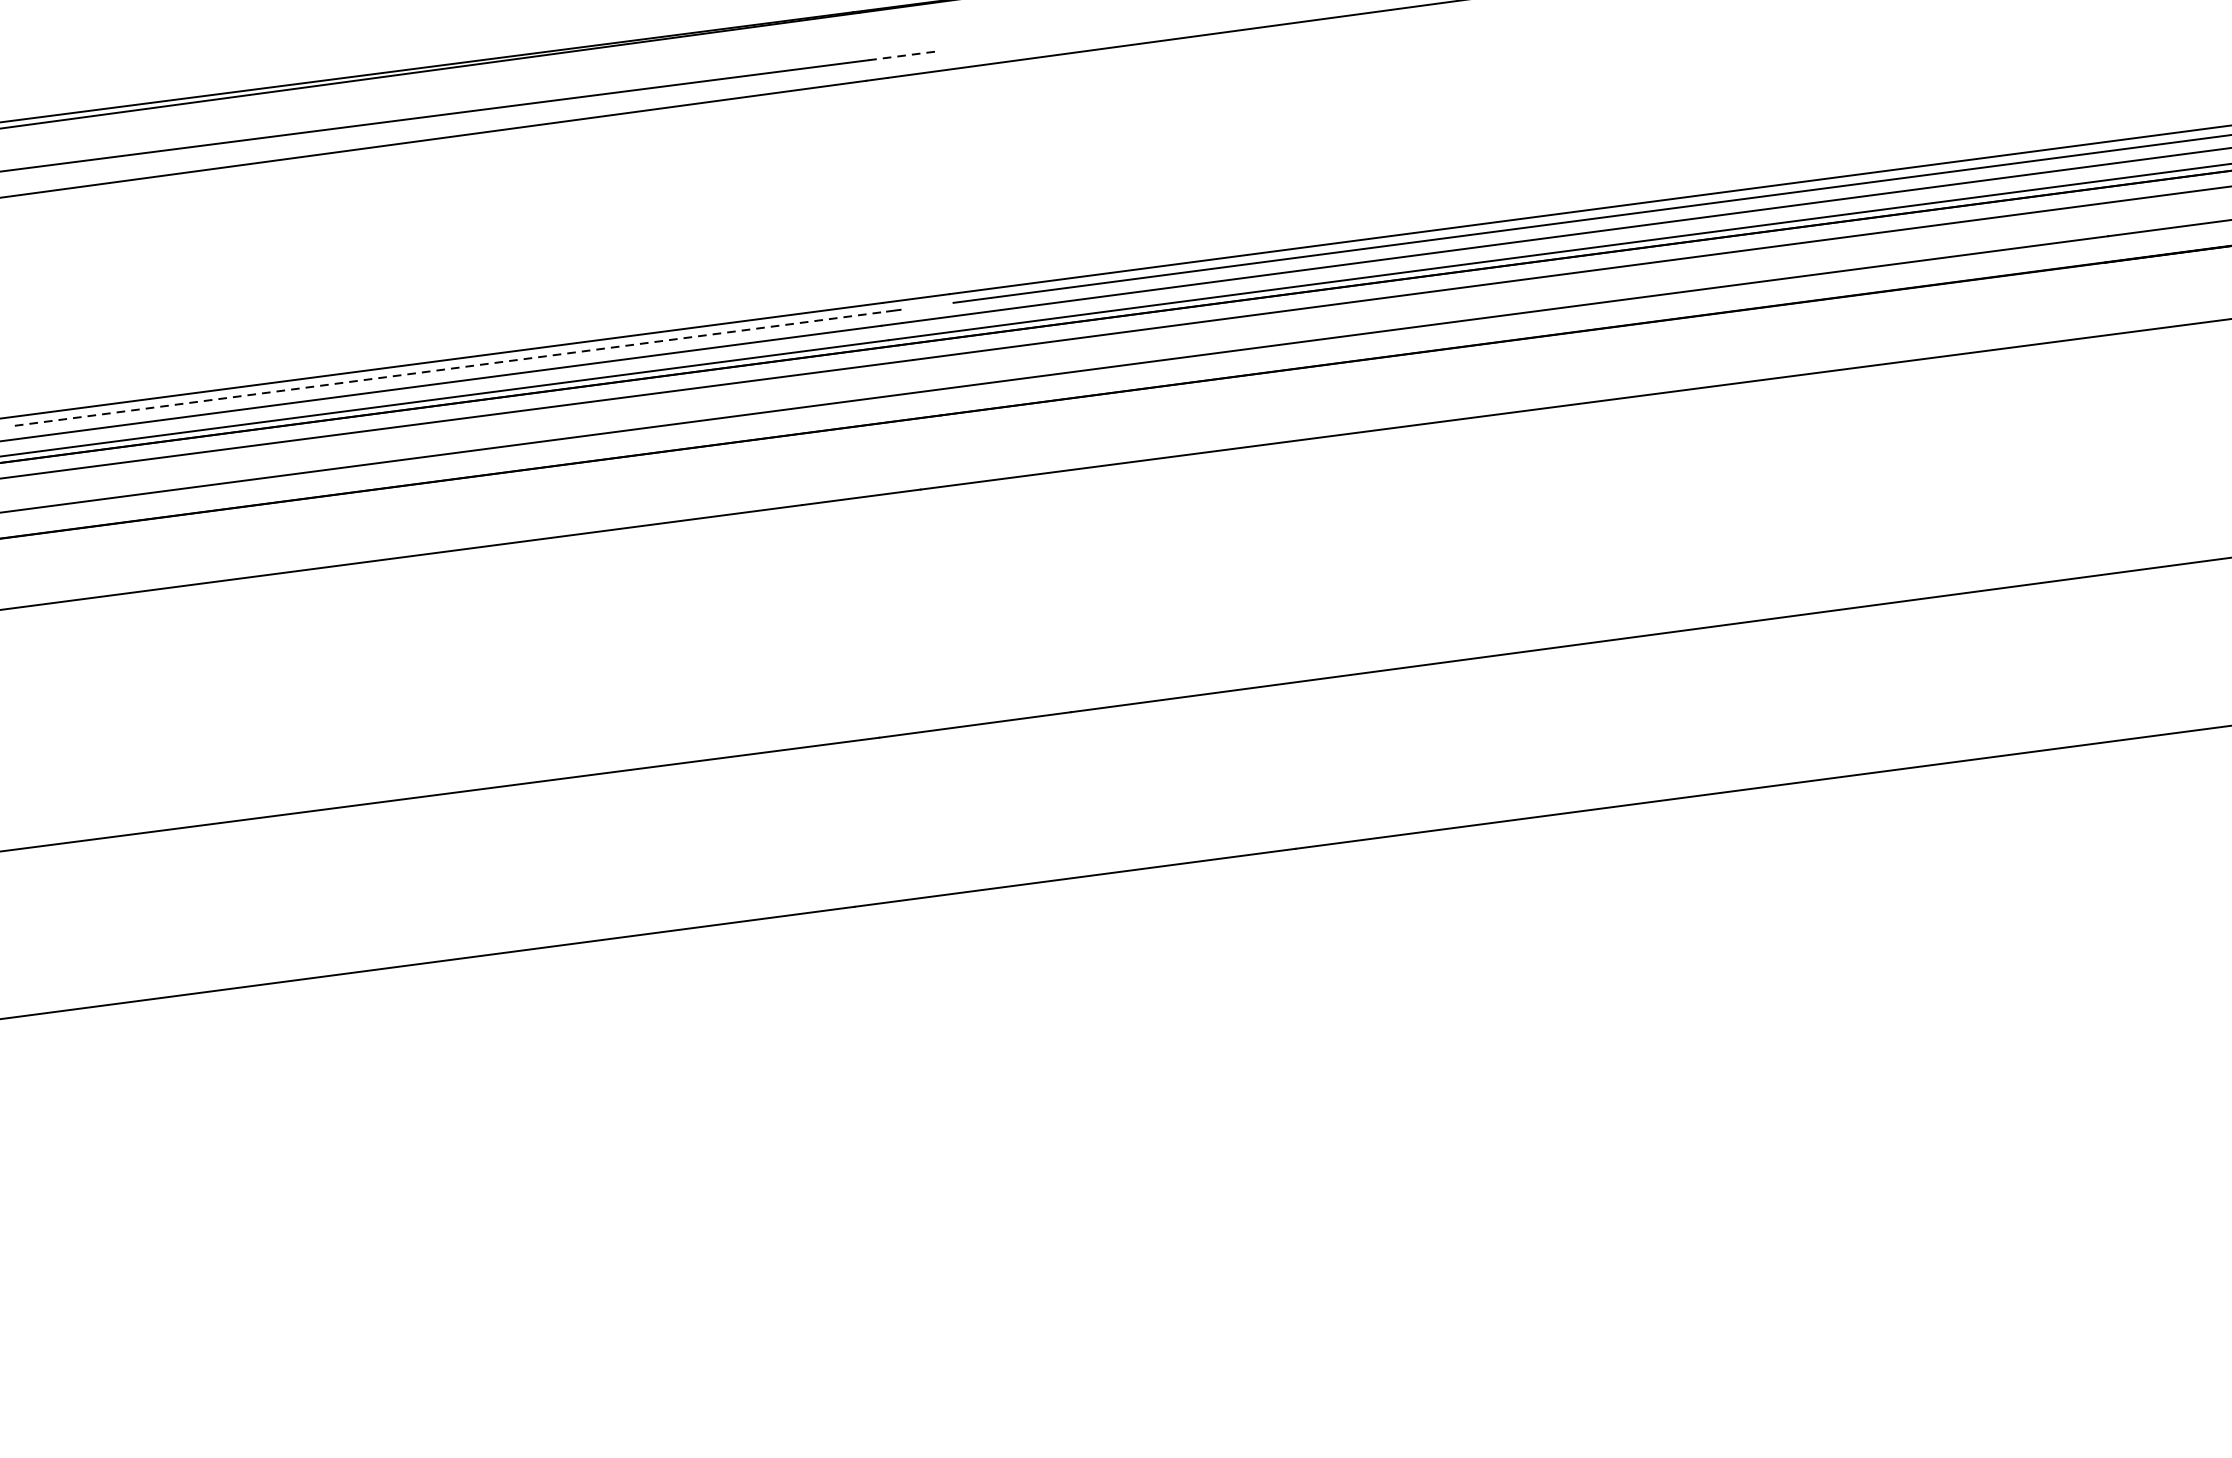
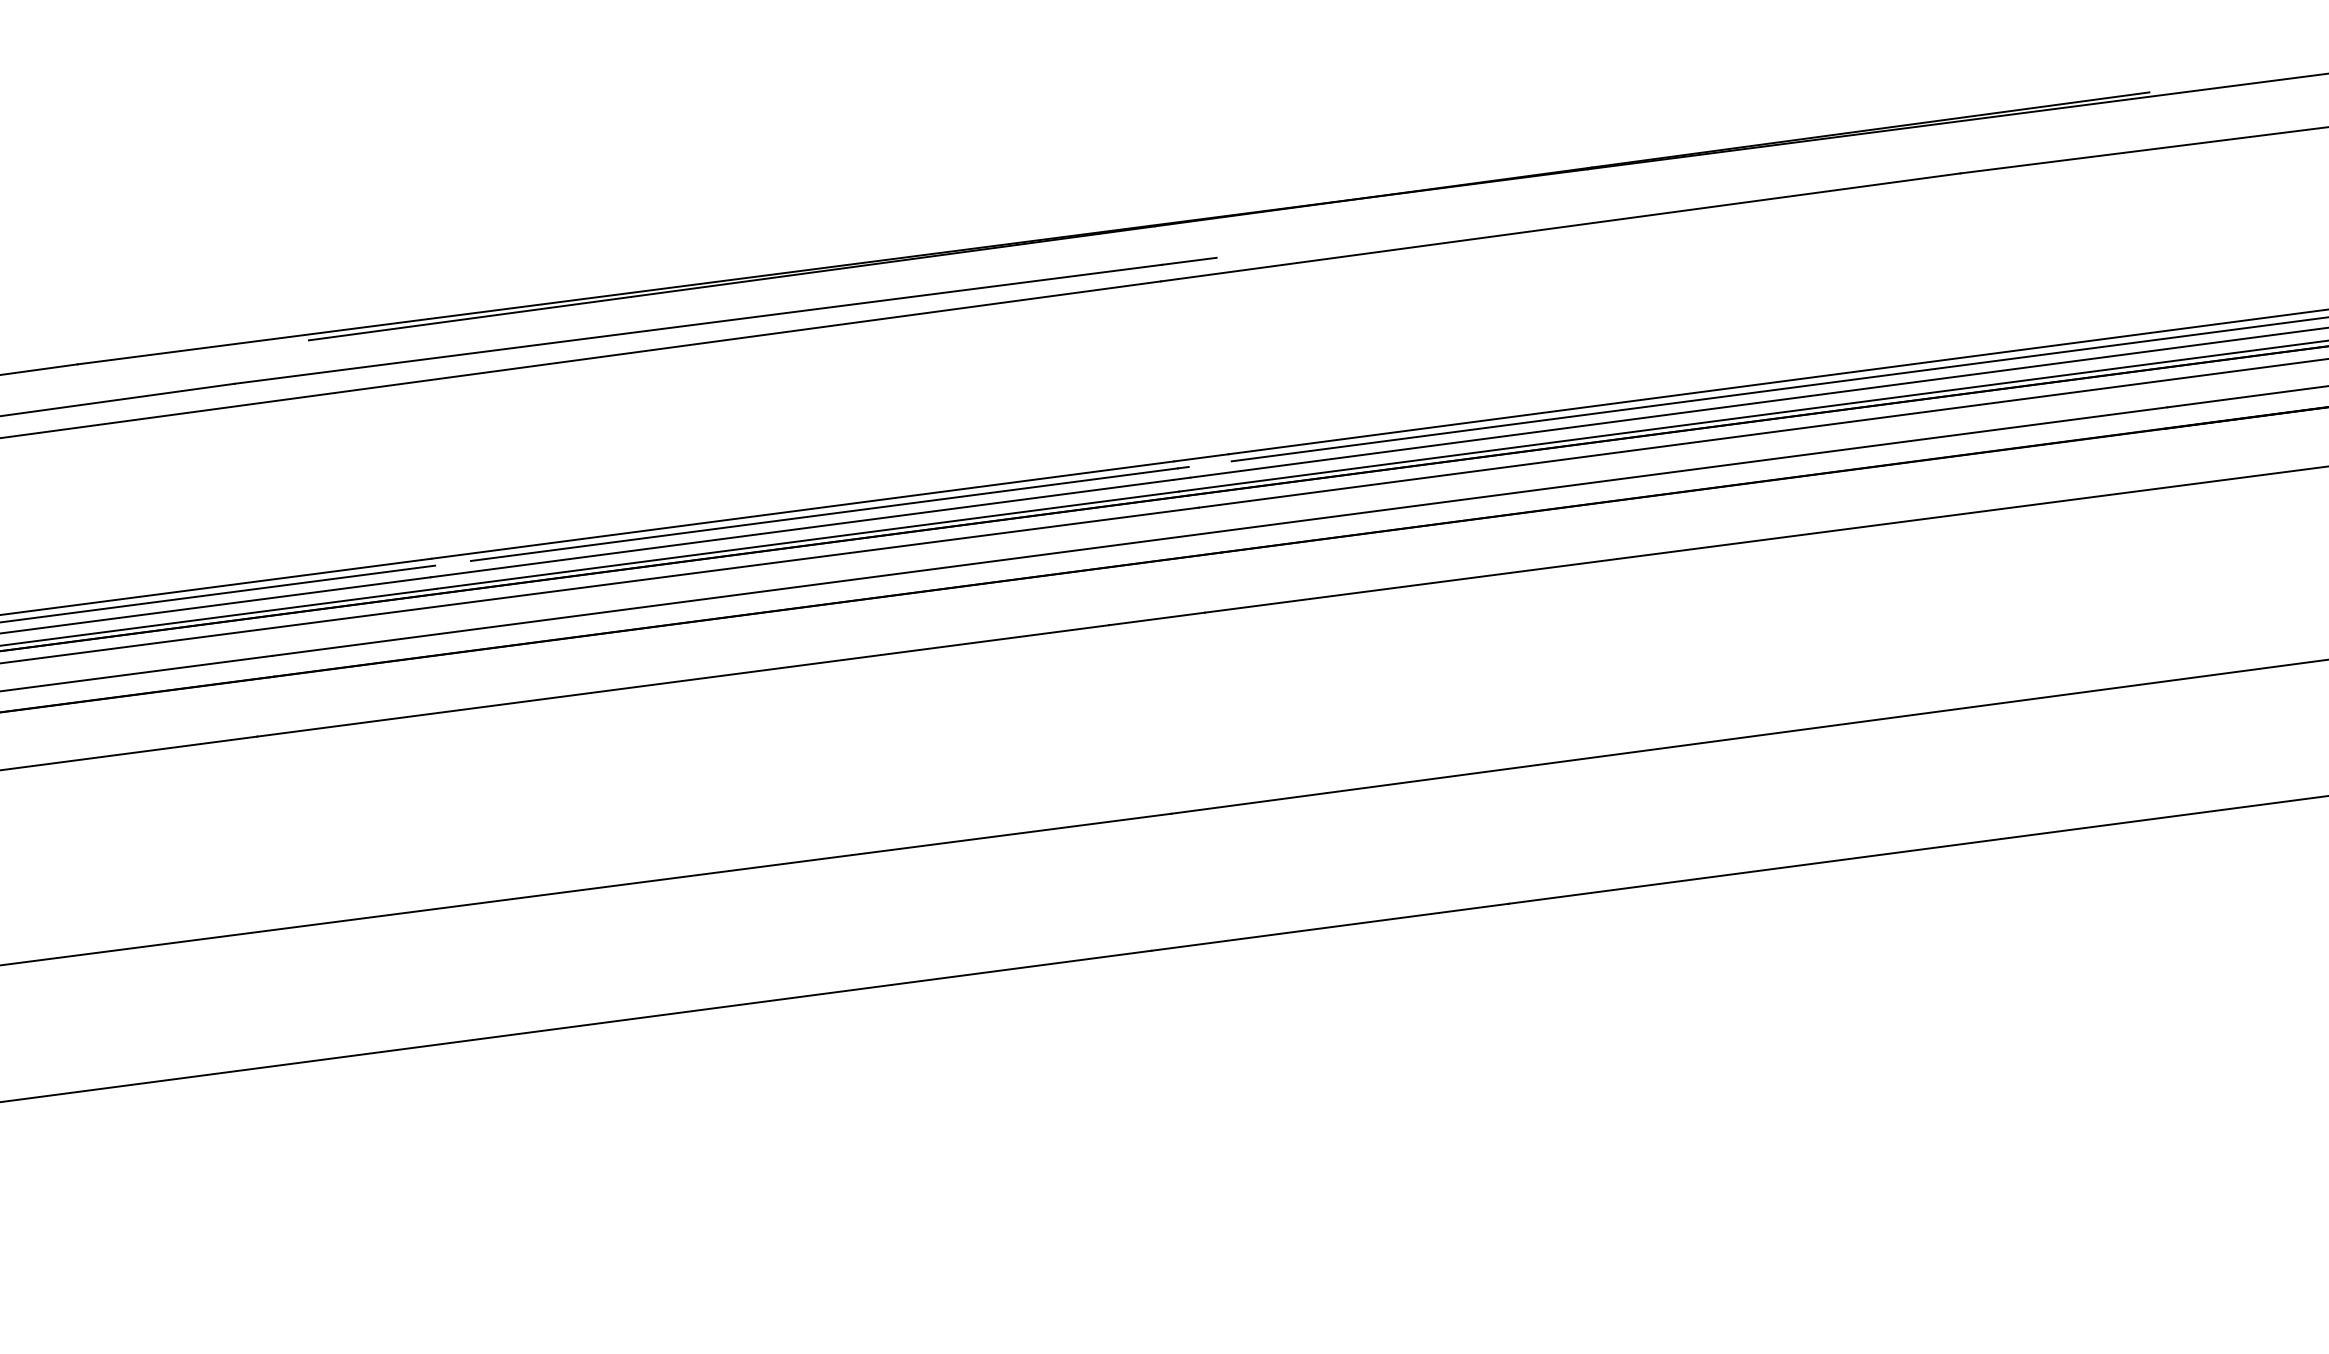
line: (901, 56) -> (1189, 261), dashed -> solid
line: (451, 368) -> (824, 514), dashed -> solid

